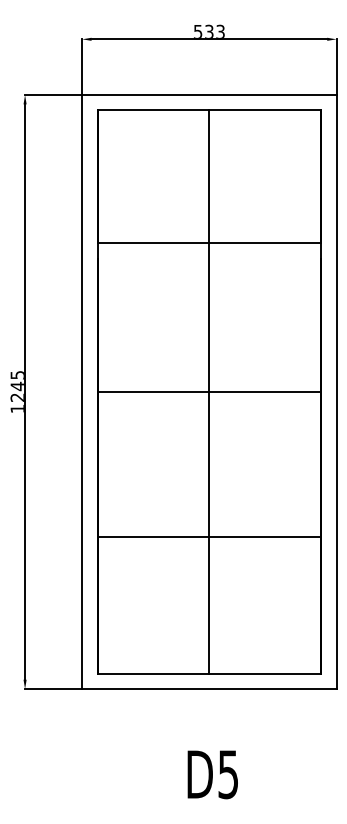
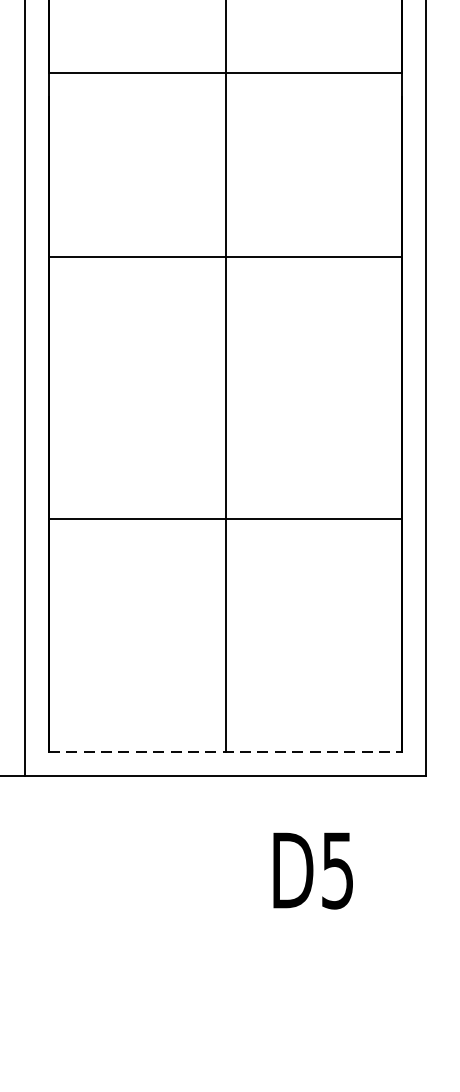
line: (209, 392) -> (225, 257), moved
line: (209, 536) -> (225, 518), moved
line: (209, 673) -> (225, 751), solid -> dashed
text: (212, 774) -> (312, 870), moved

